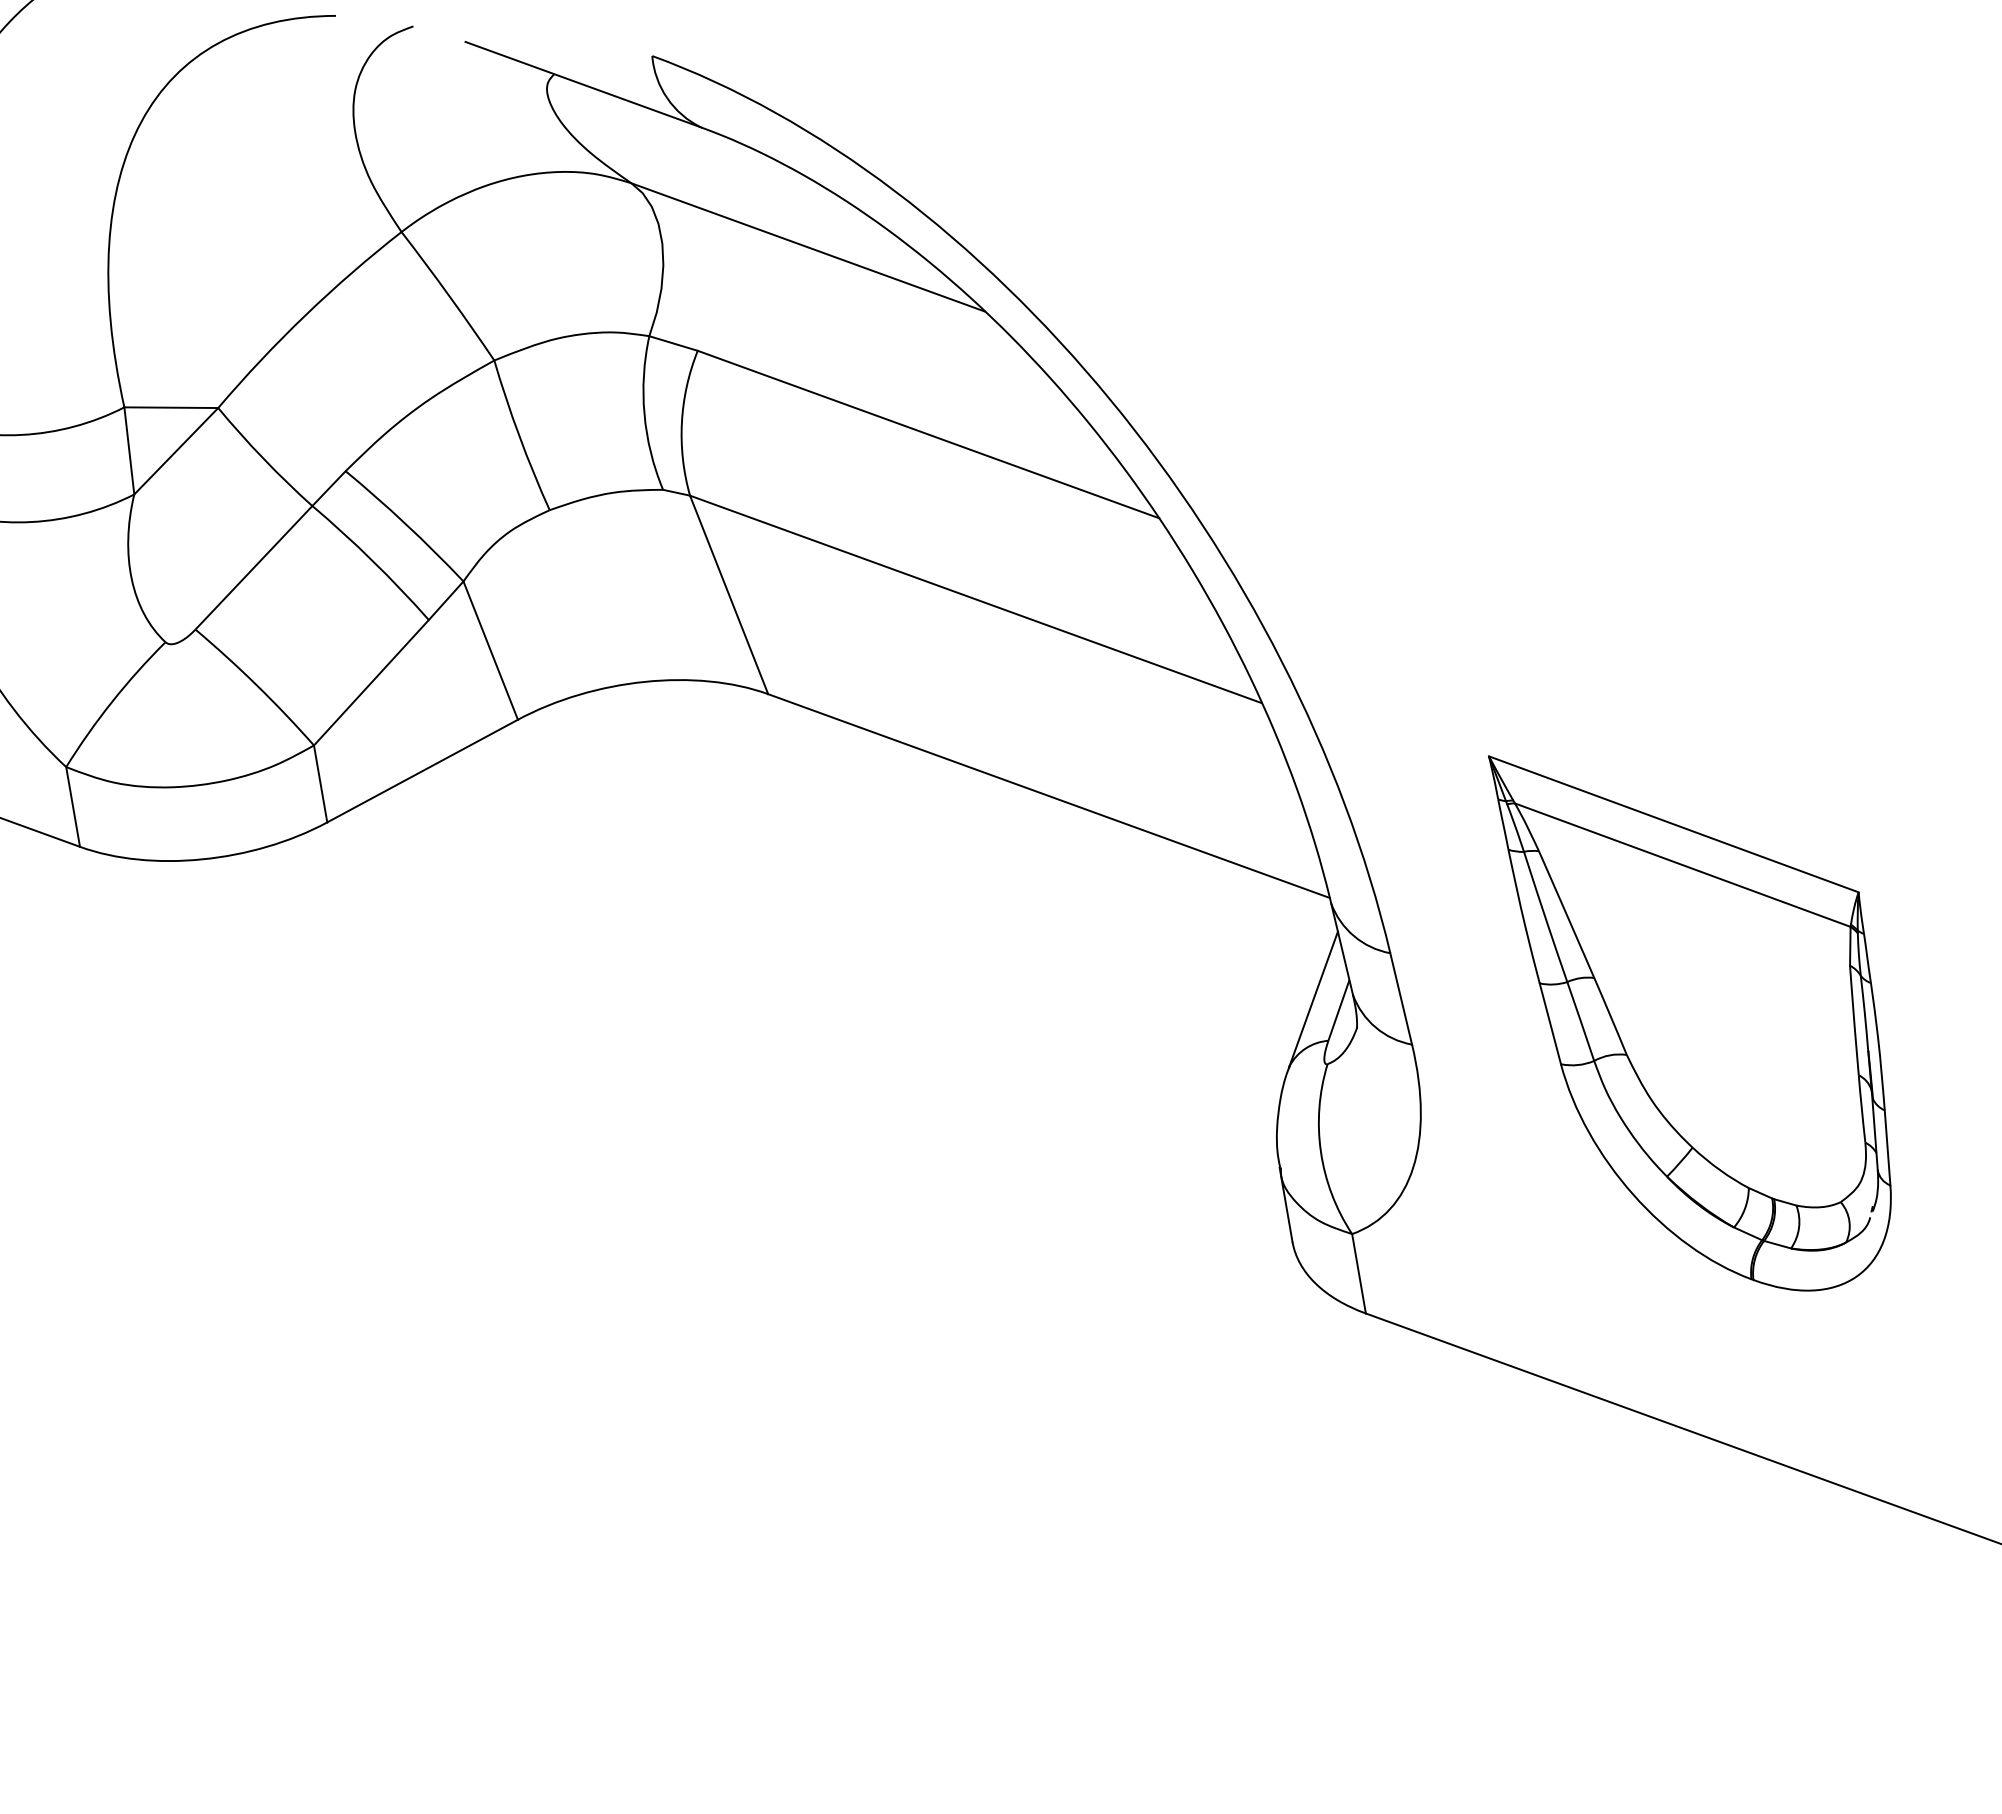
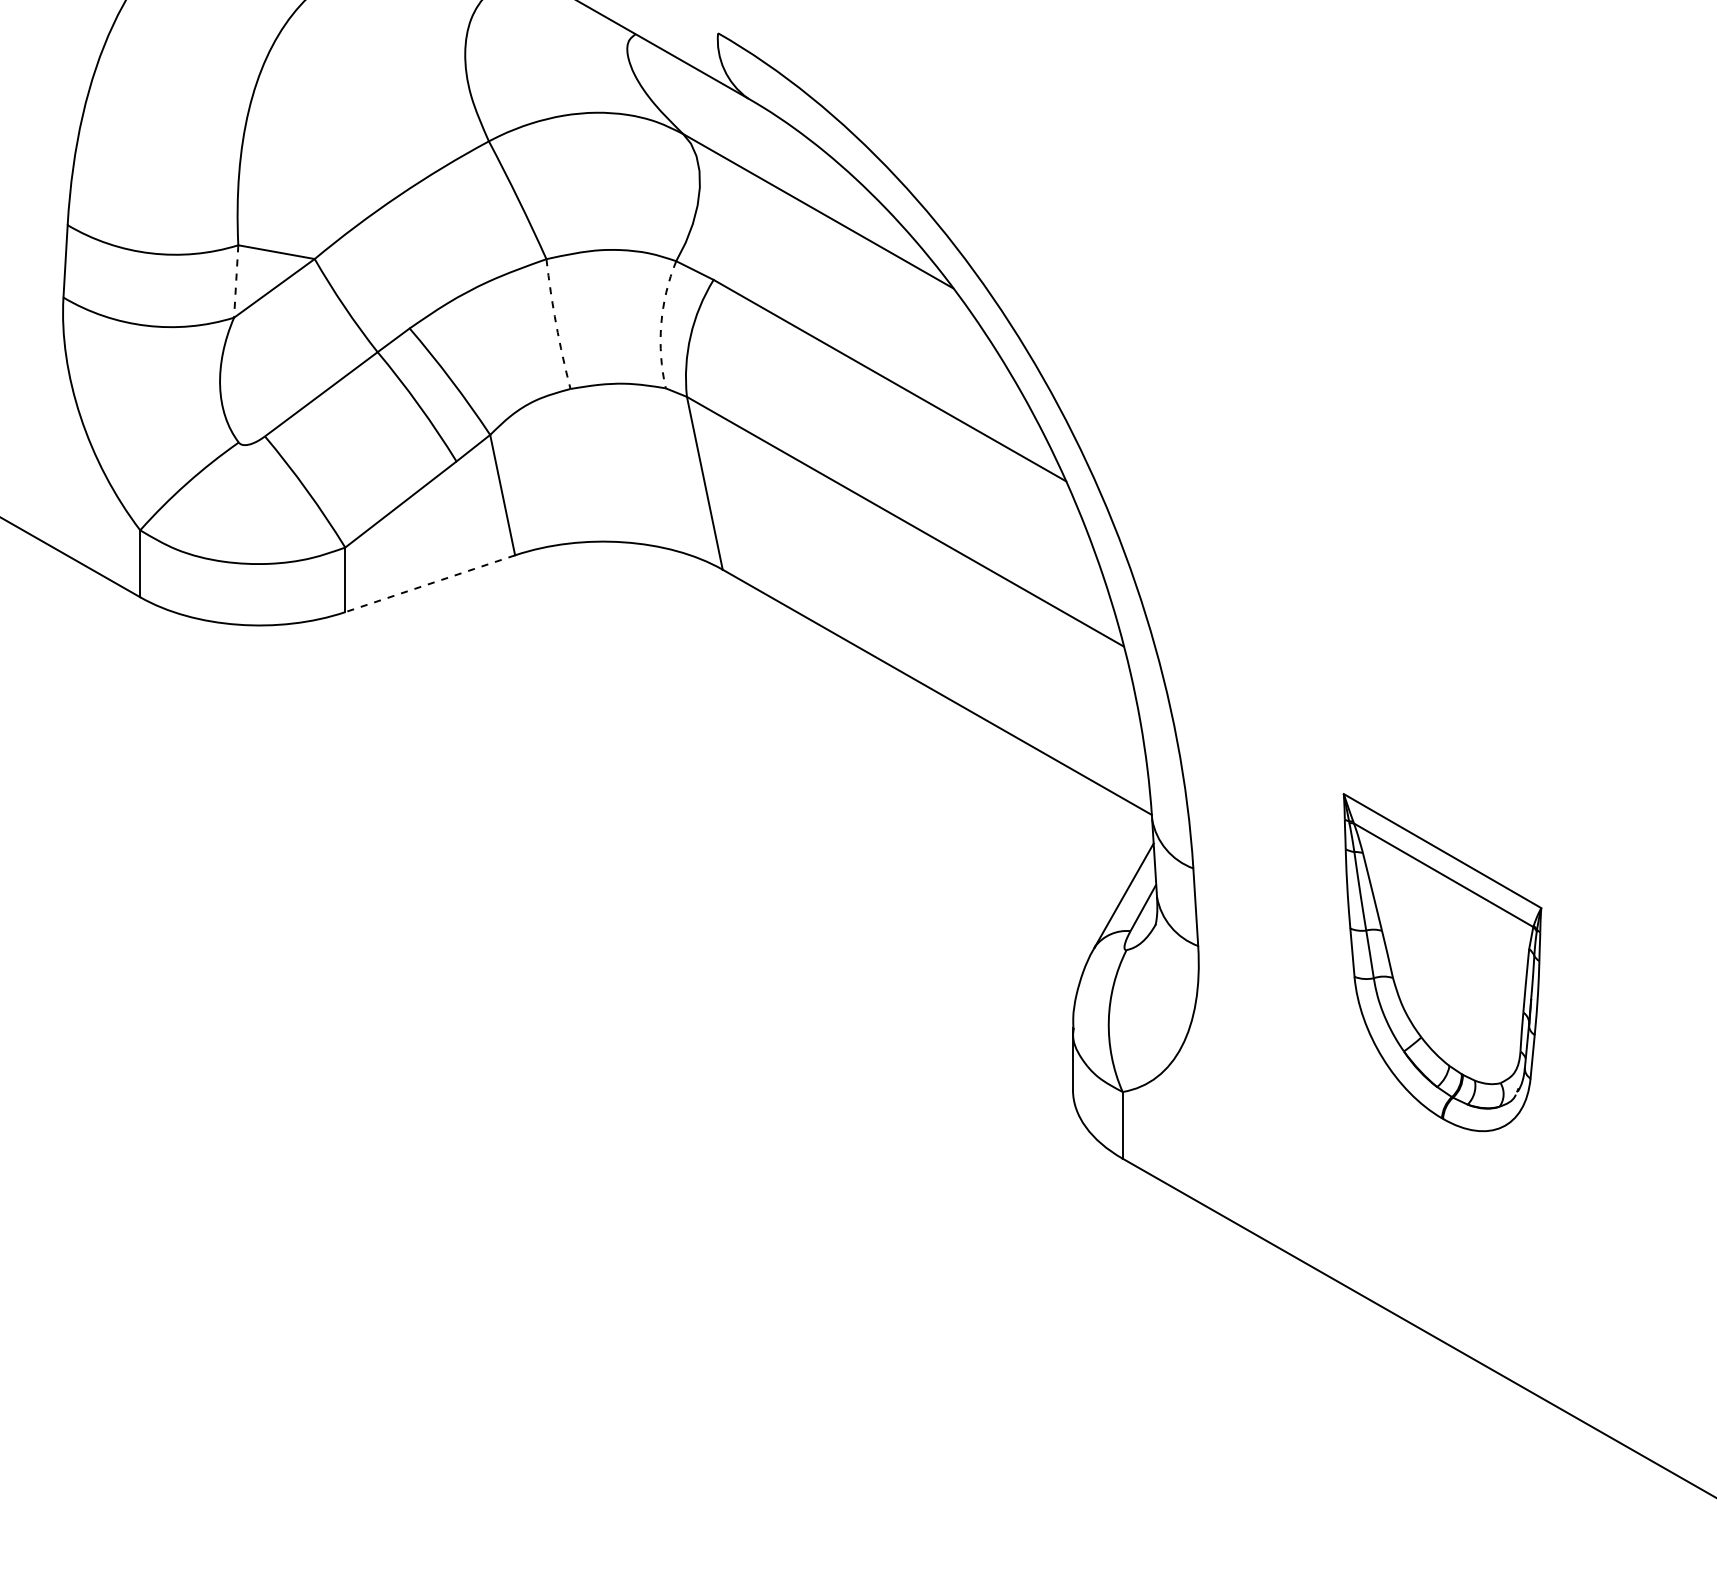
arc: (644, 413) -> (661, 323), solid -> dashed
arc: (519, 436) -> (556, 324), solid -> dashed
line: (129, 450) -> (236, 281), solid -> dashed
line: (422, 770) -> (430, 583), solid -> dashed
part: (1706, 1013) -> (1442, 962), size x0.7

